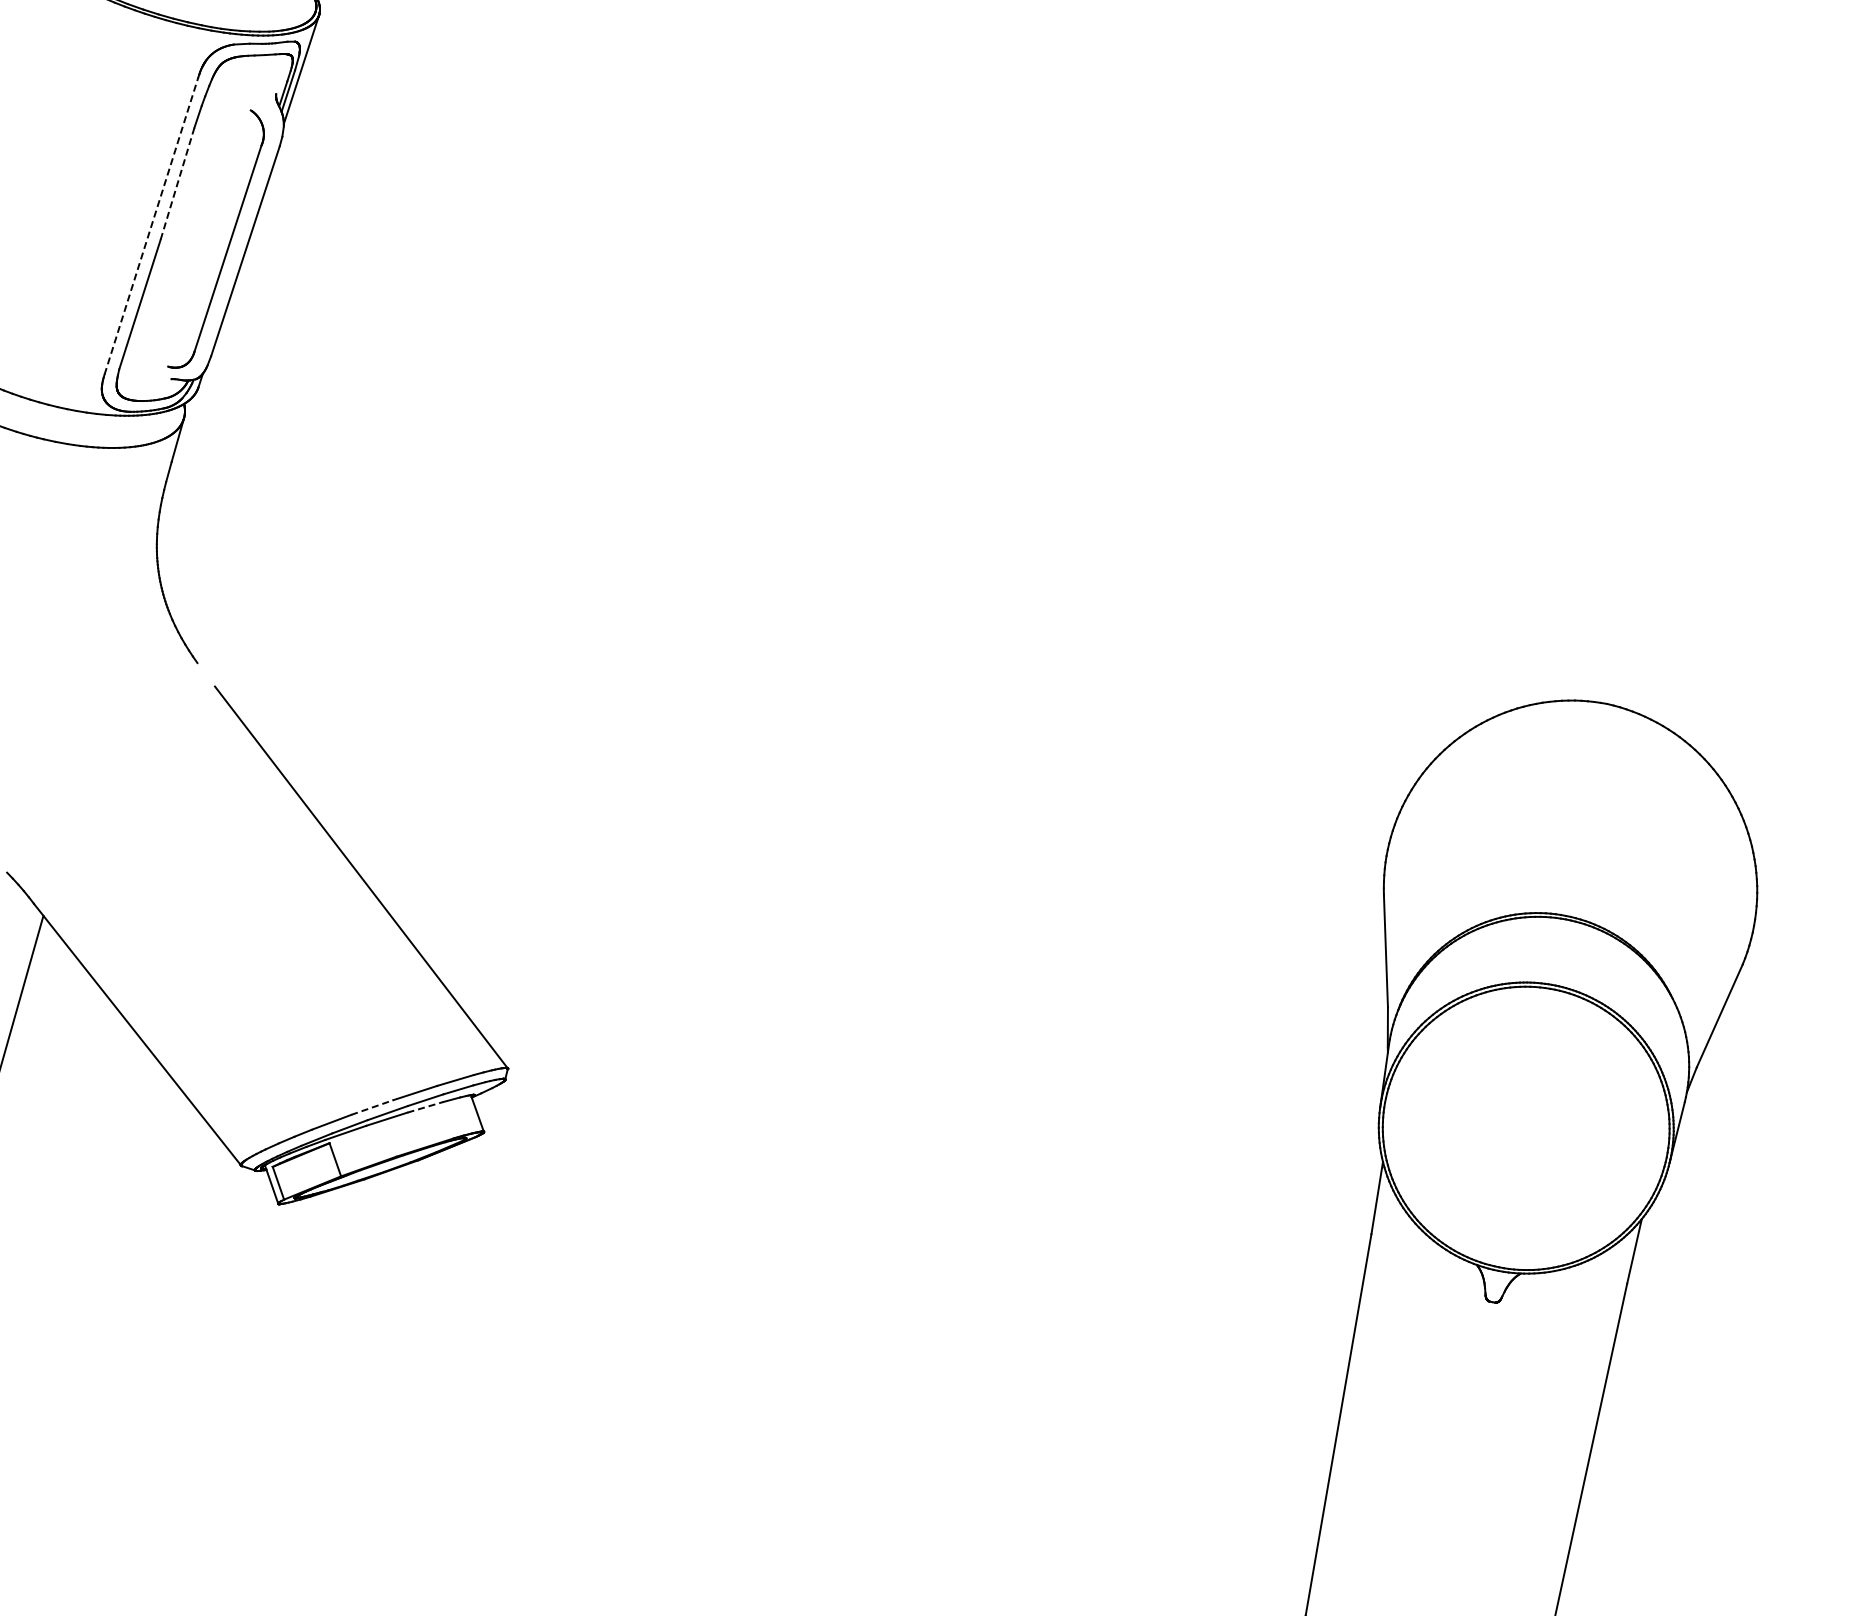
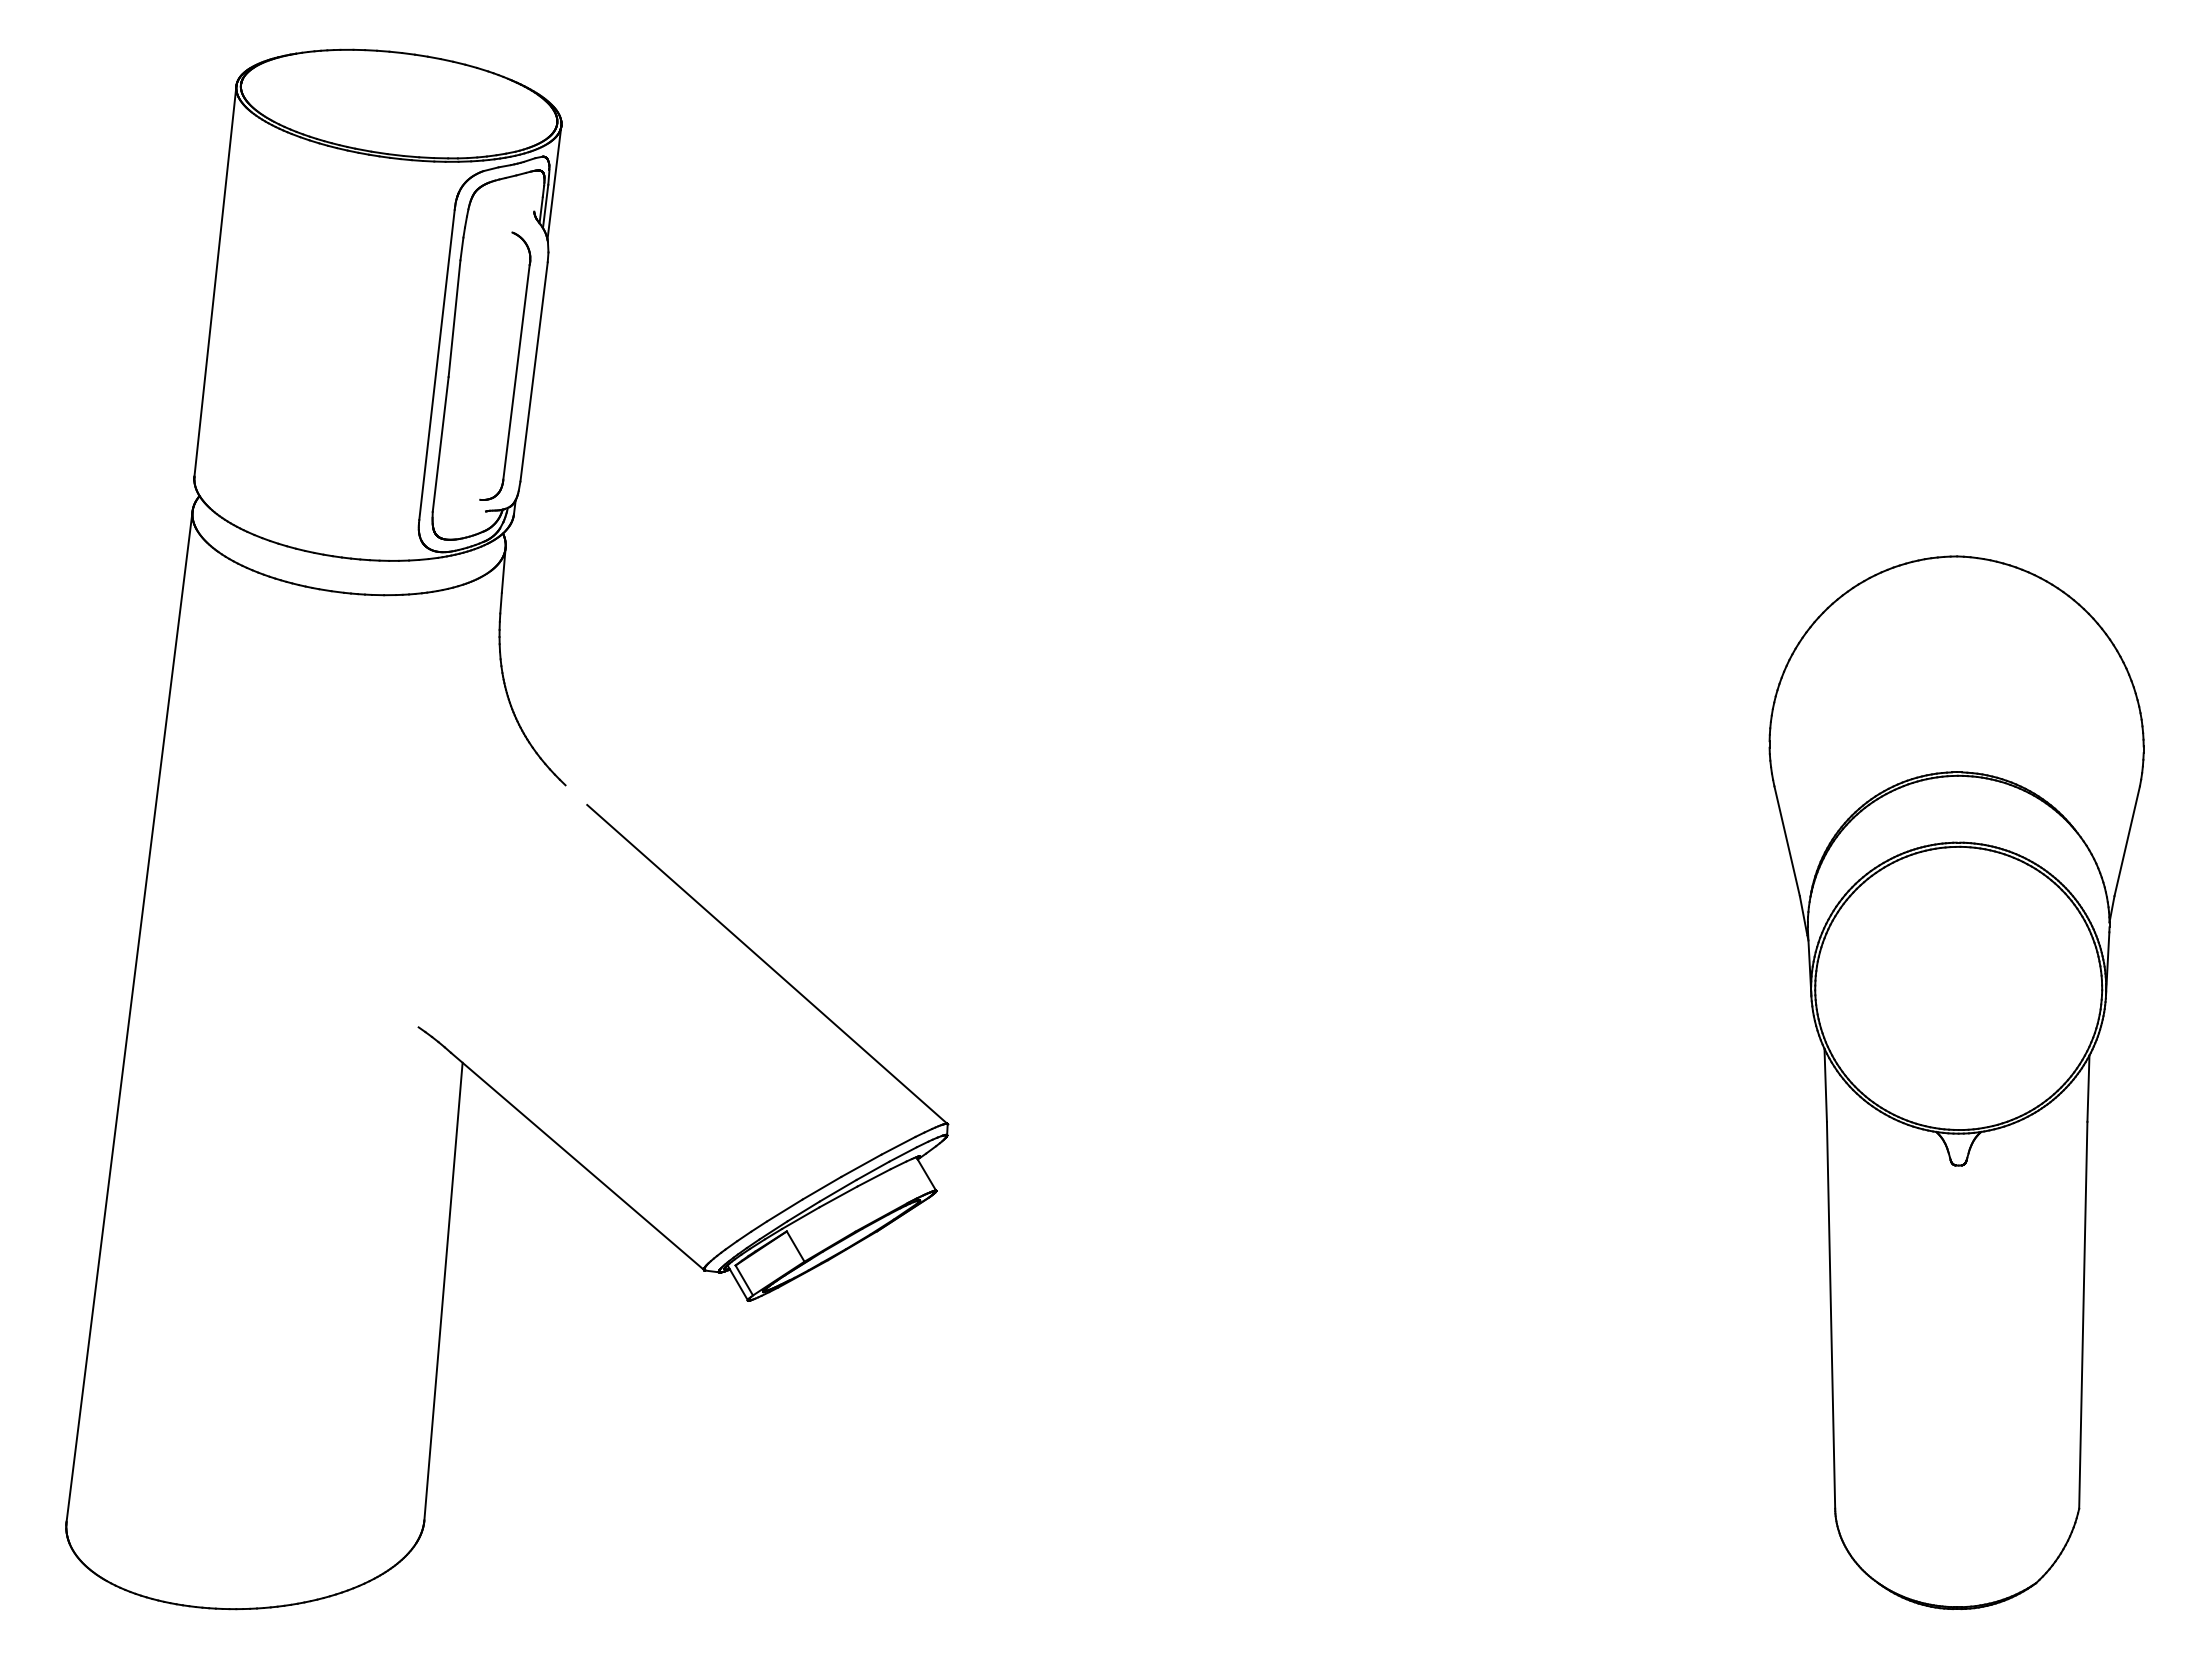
line: (177, 183) -> (454, 318), dashed -> solid
line: (152, 225) -> (437, 364), dashed -> solid
line: (372, 1106) -> (822, 1187), dashed -> solid
line: (425, 1107) -> (874, 1177), dashed -> solid

